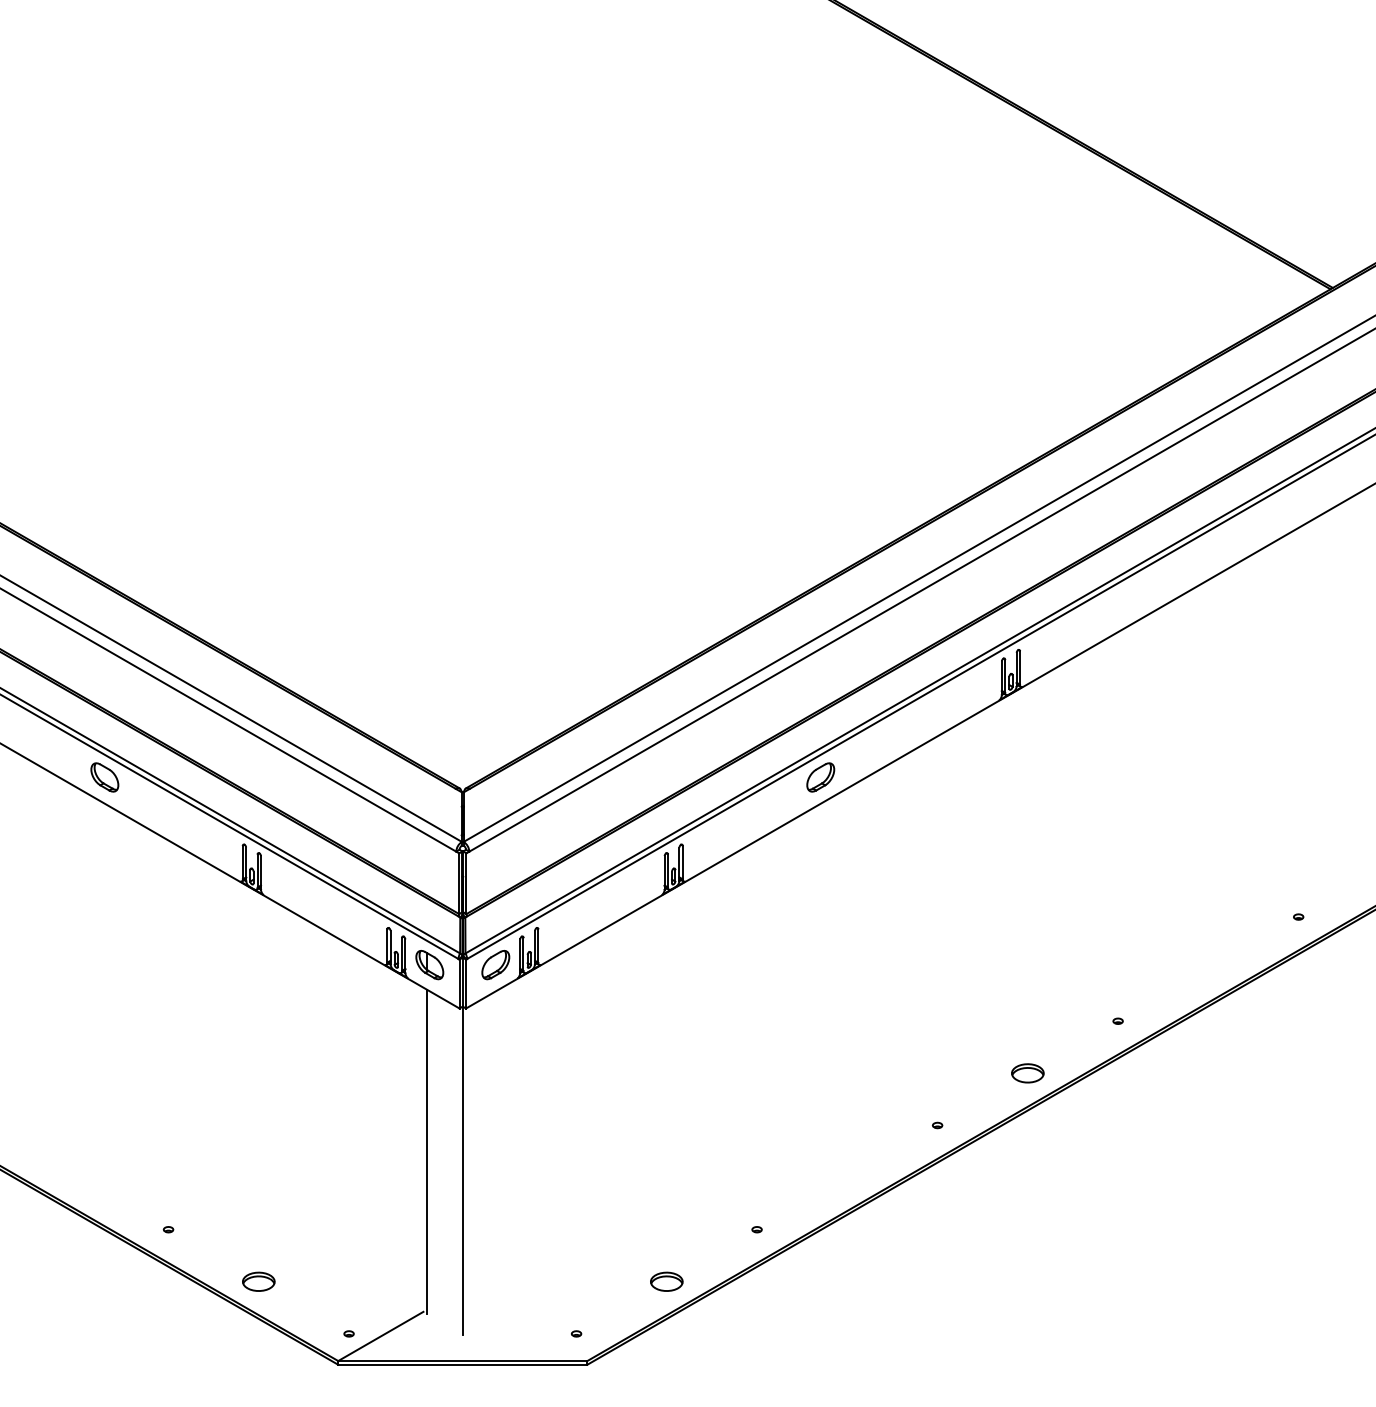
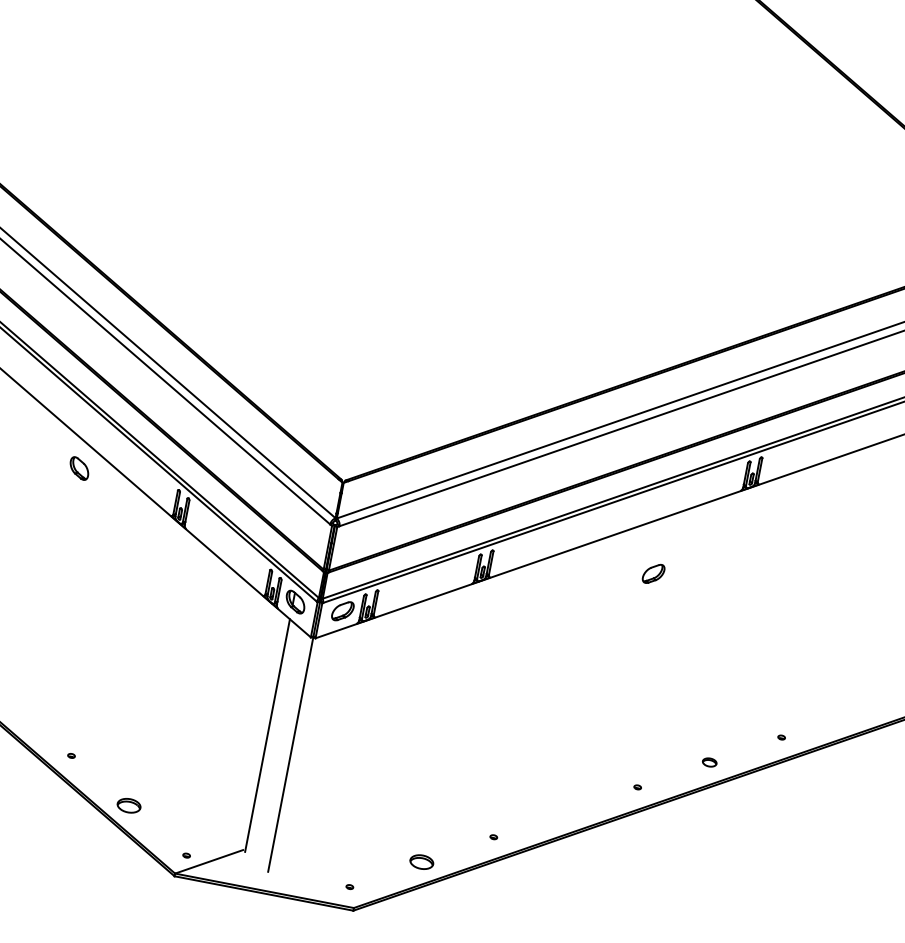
part: (104, 777) -> (79, 468), moved
part: (820, 777) -> (653, 573), moved
part: (1027, 1073) -> (709, 762), size x0.6

